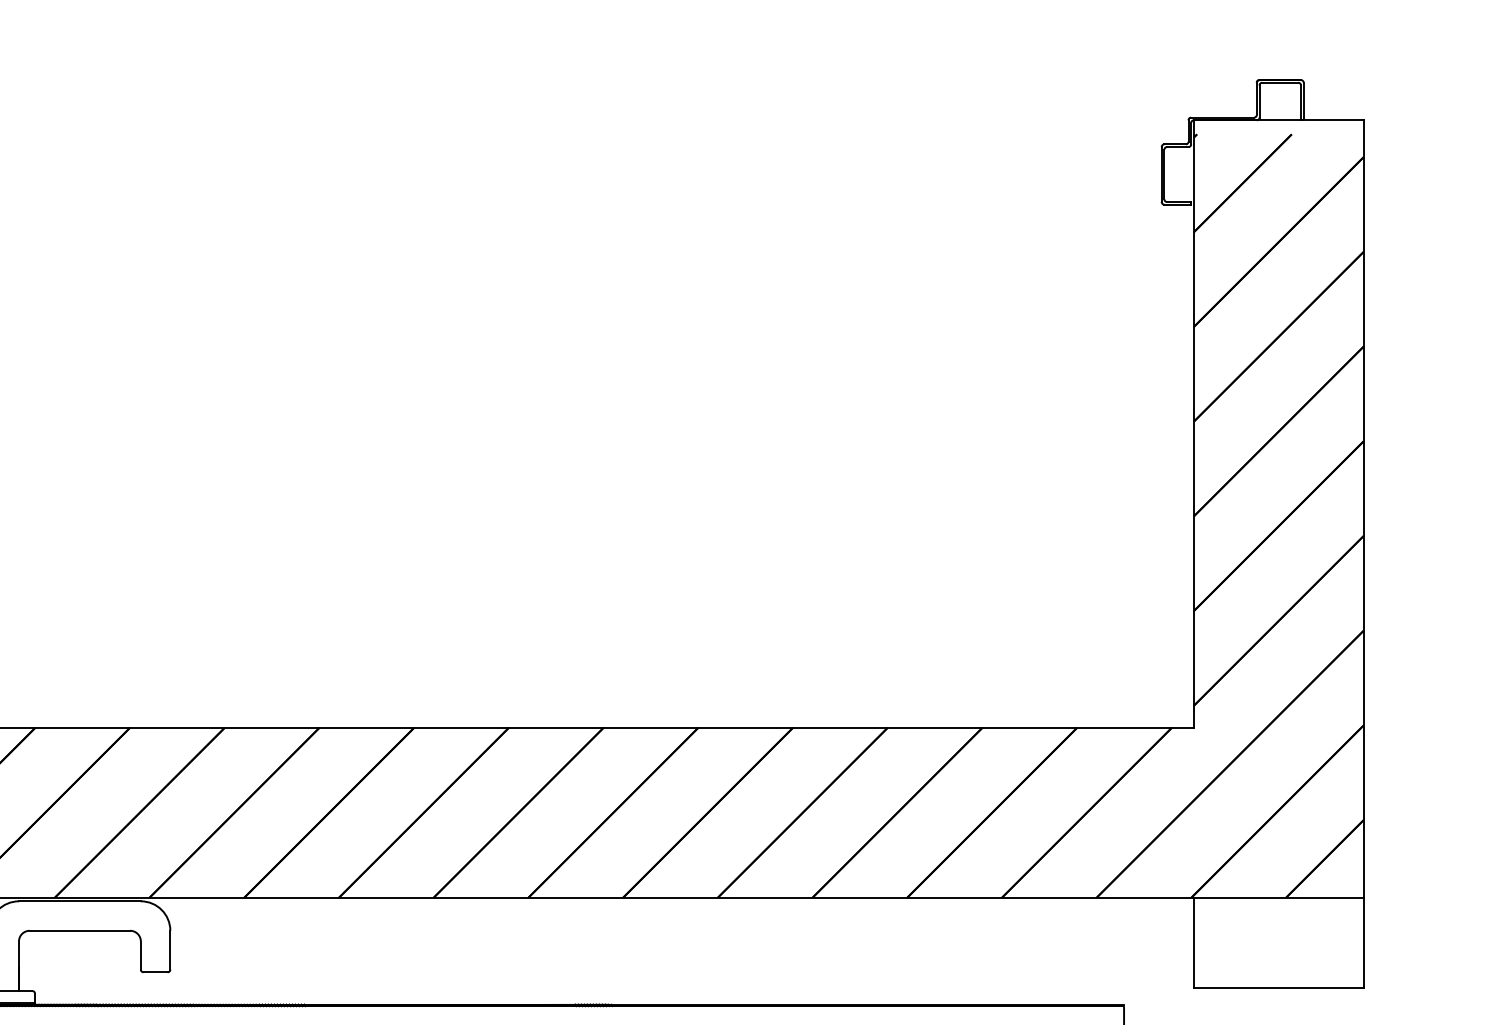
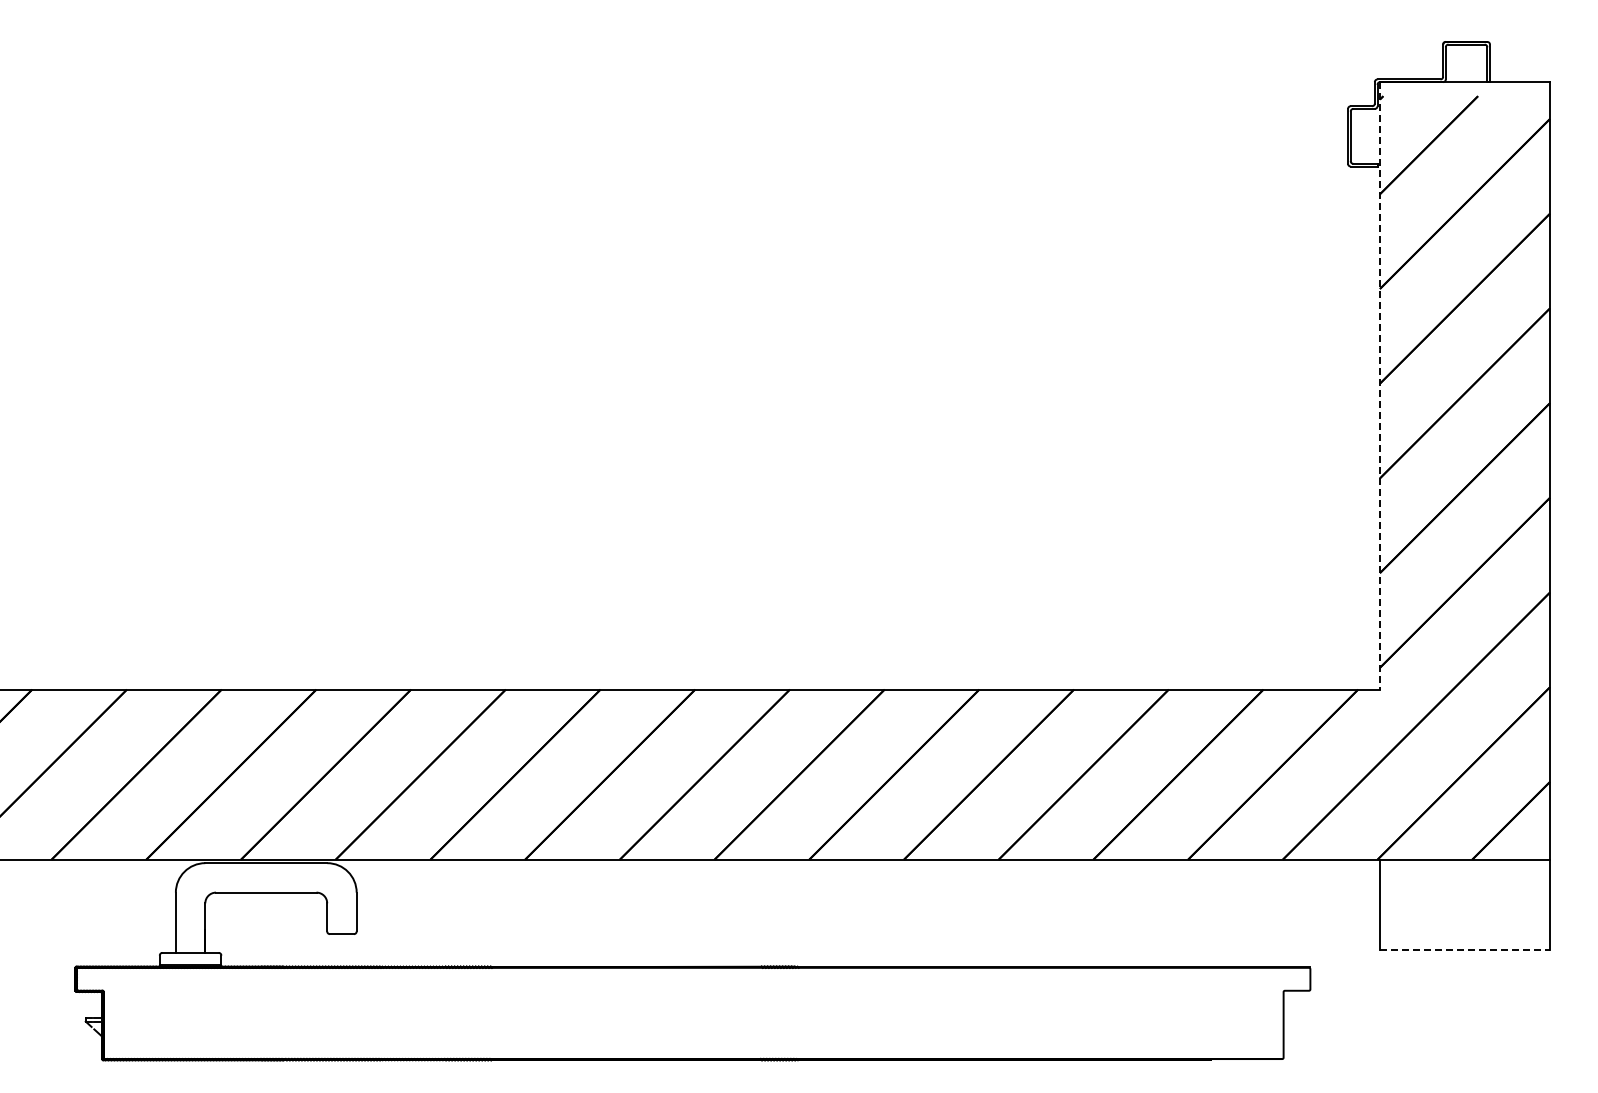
line: (1193, 423) -> (1379, 385), solid -> dashed
line: (1279, 987) -> (1465, 949), solid -> dashed

